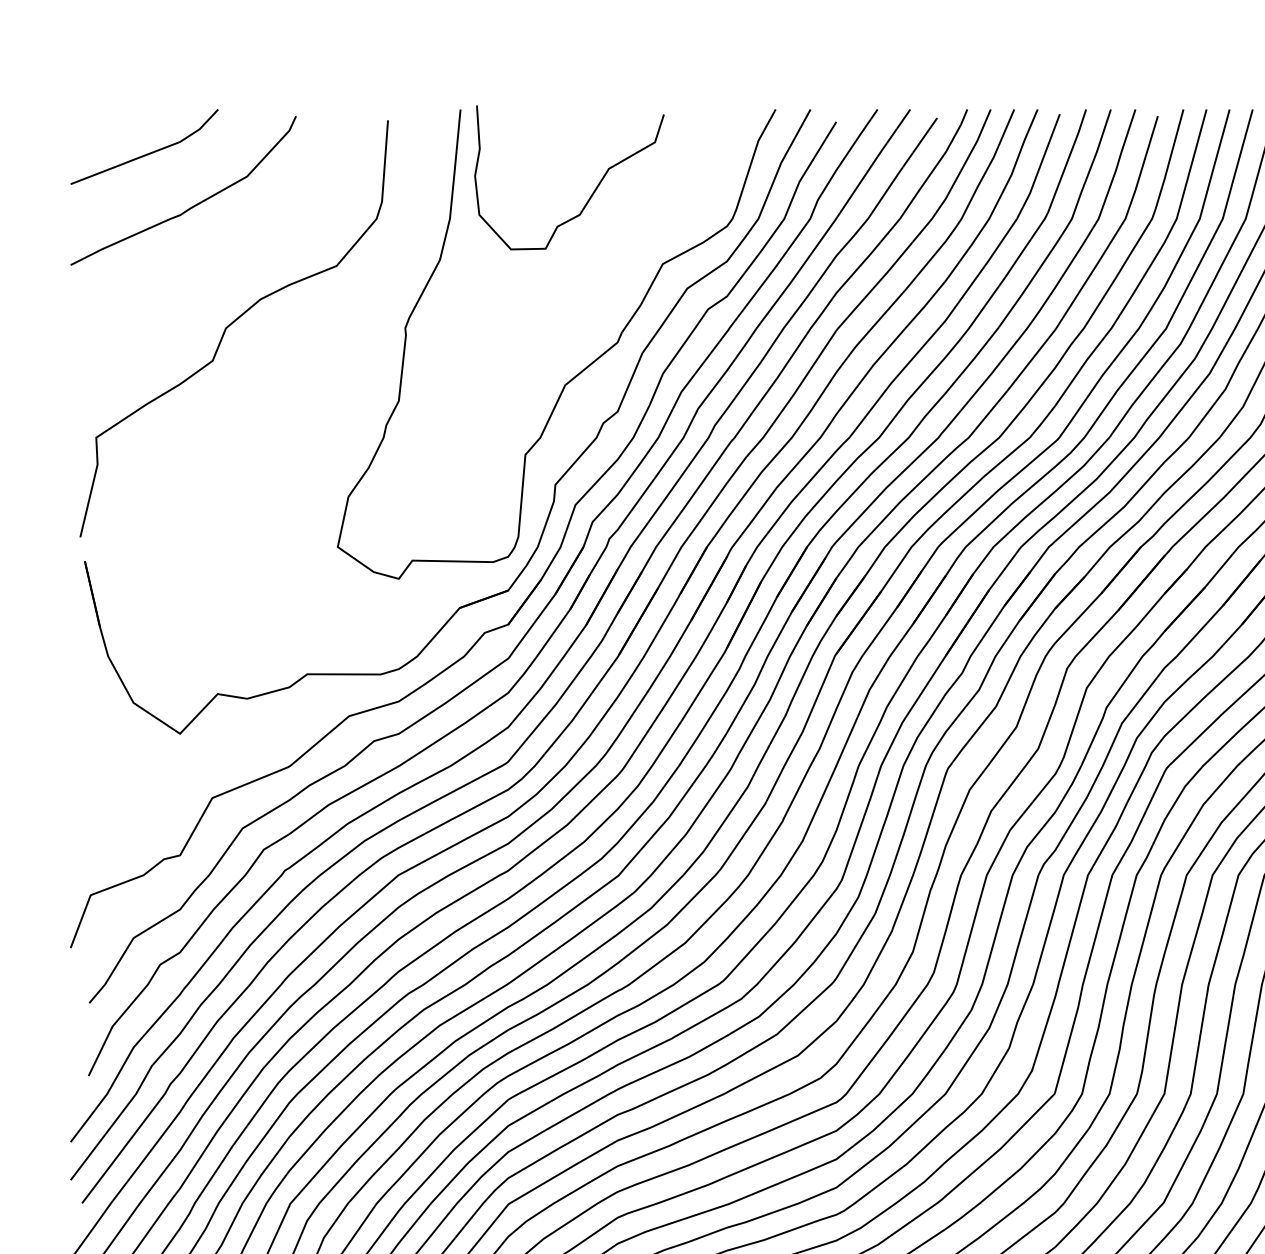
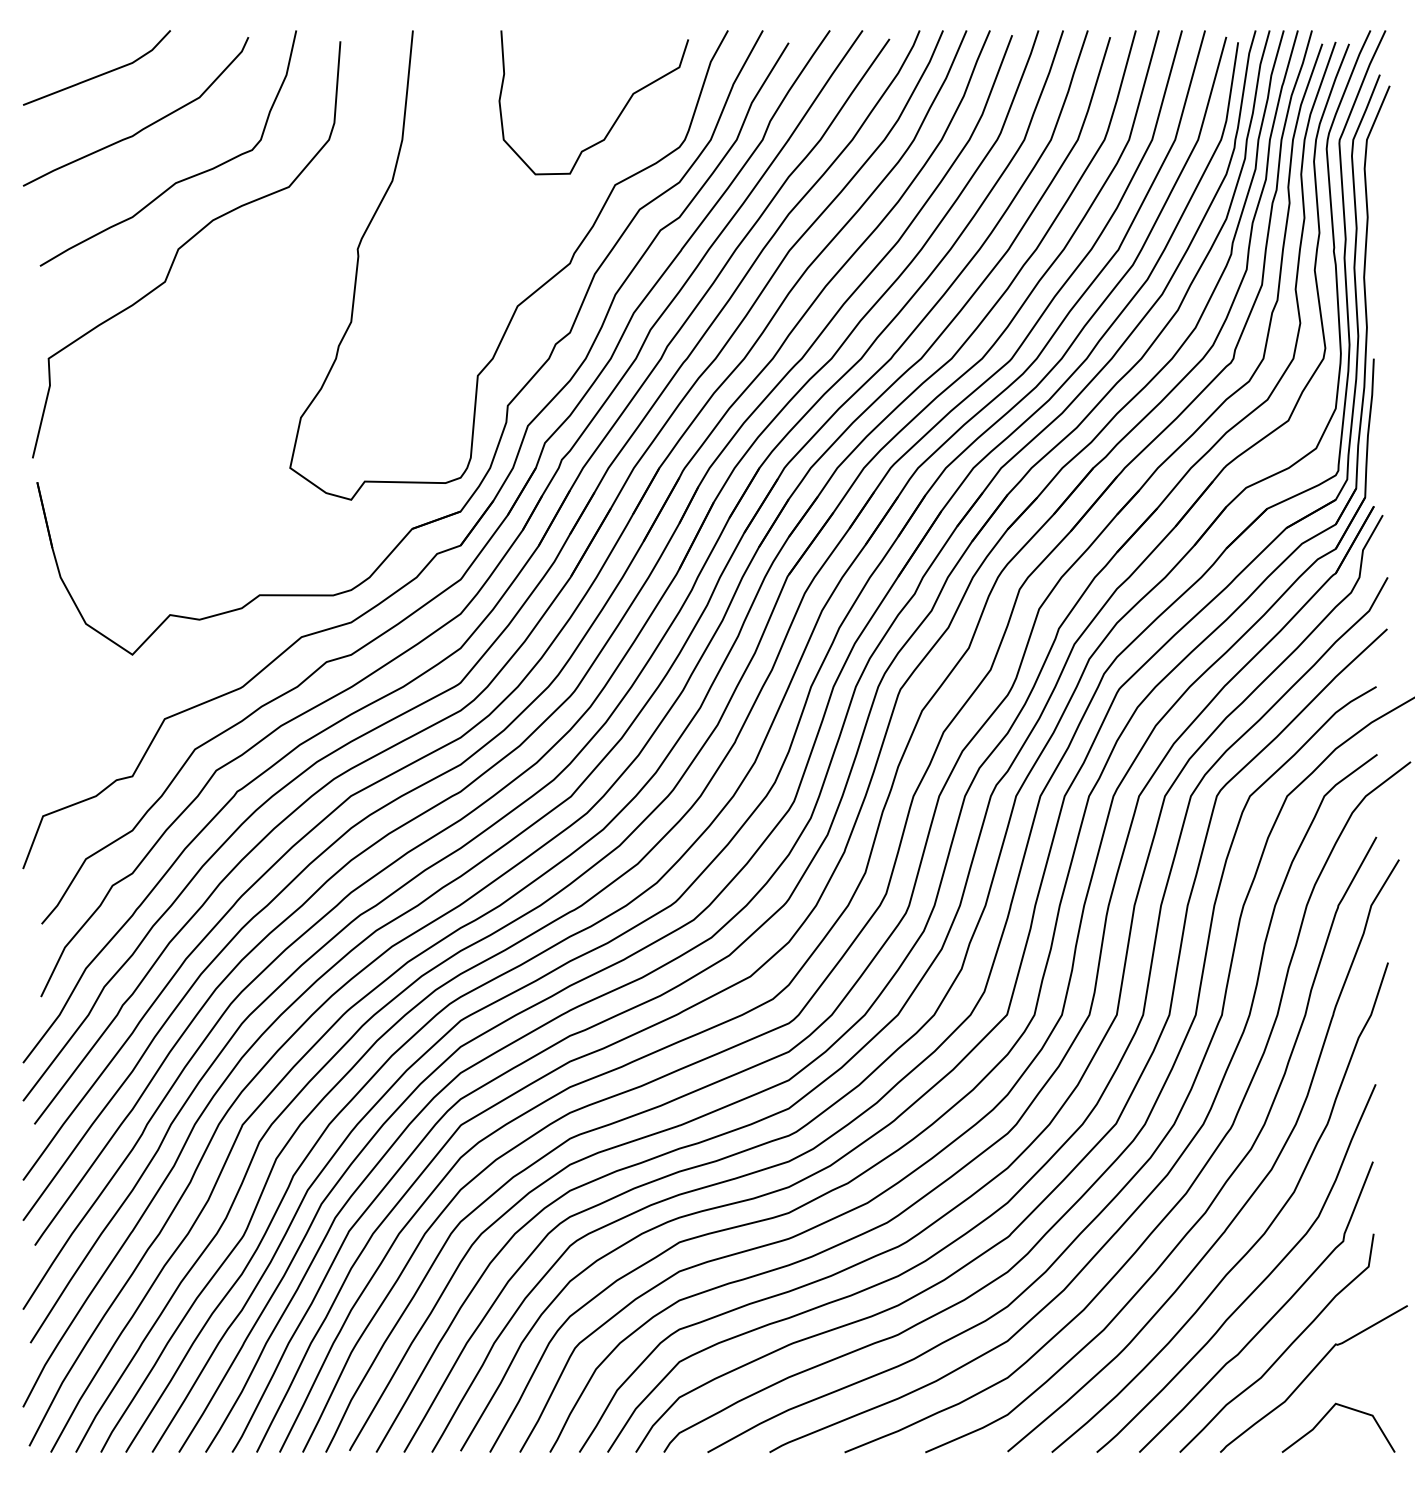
curve: (593, 191) -> (617, 116), moved
curve: (227, 259) -> (179, 180), added

